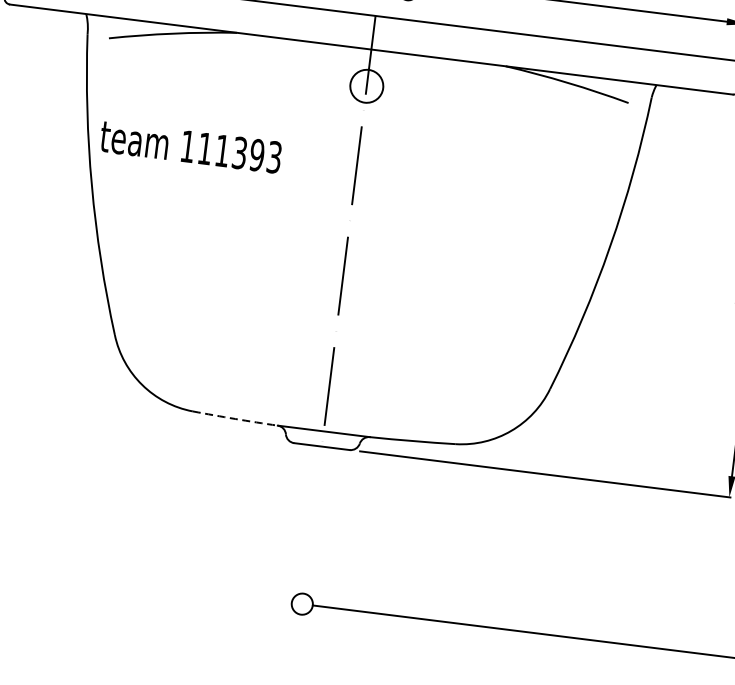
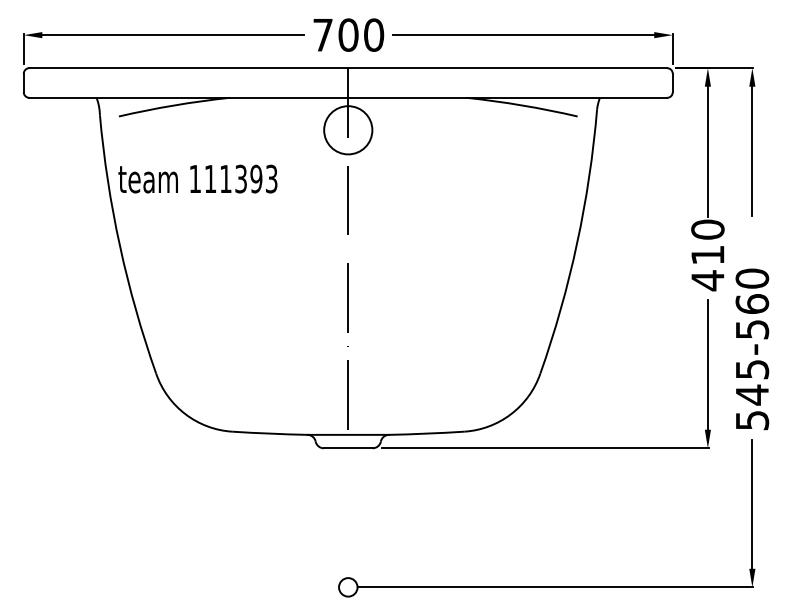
circle: (367, 86) -> (348, 130), size x1.67
text: (190, 146) -> (197, 178), moved
arc: (234, 418) -> (269, 433), dashed -> solid

